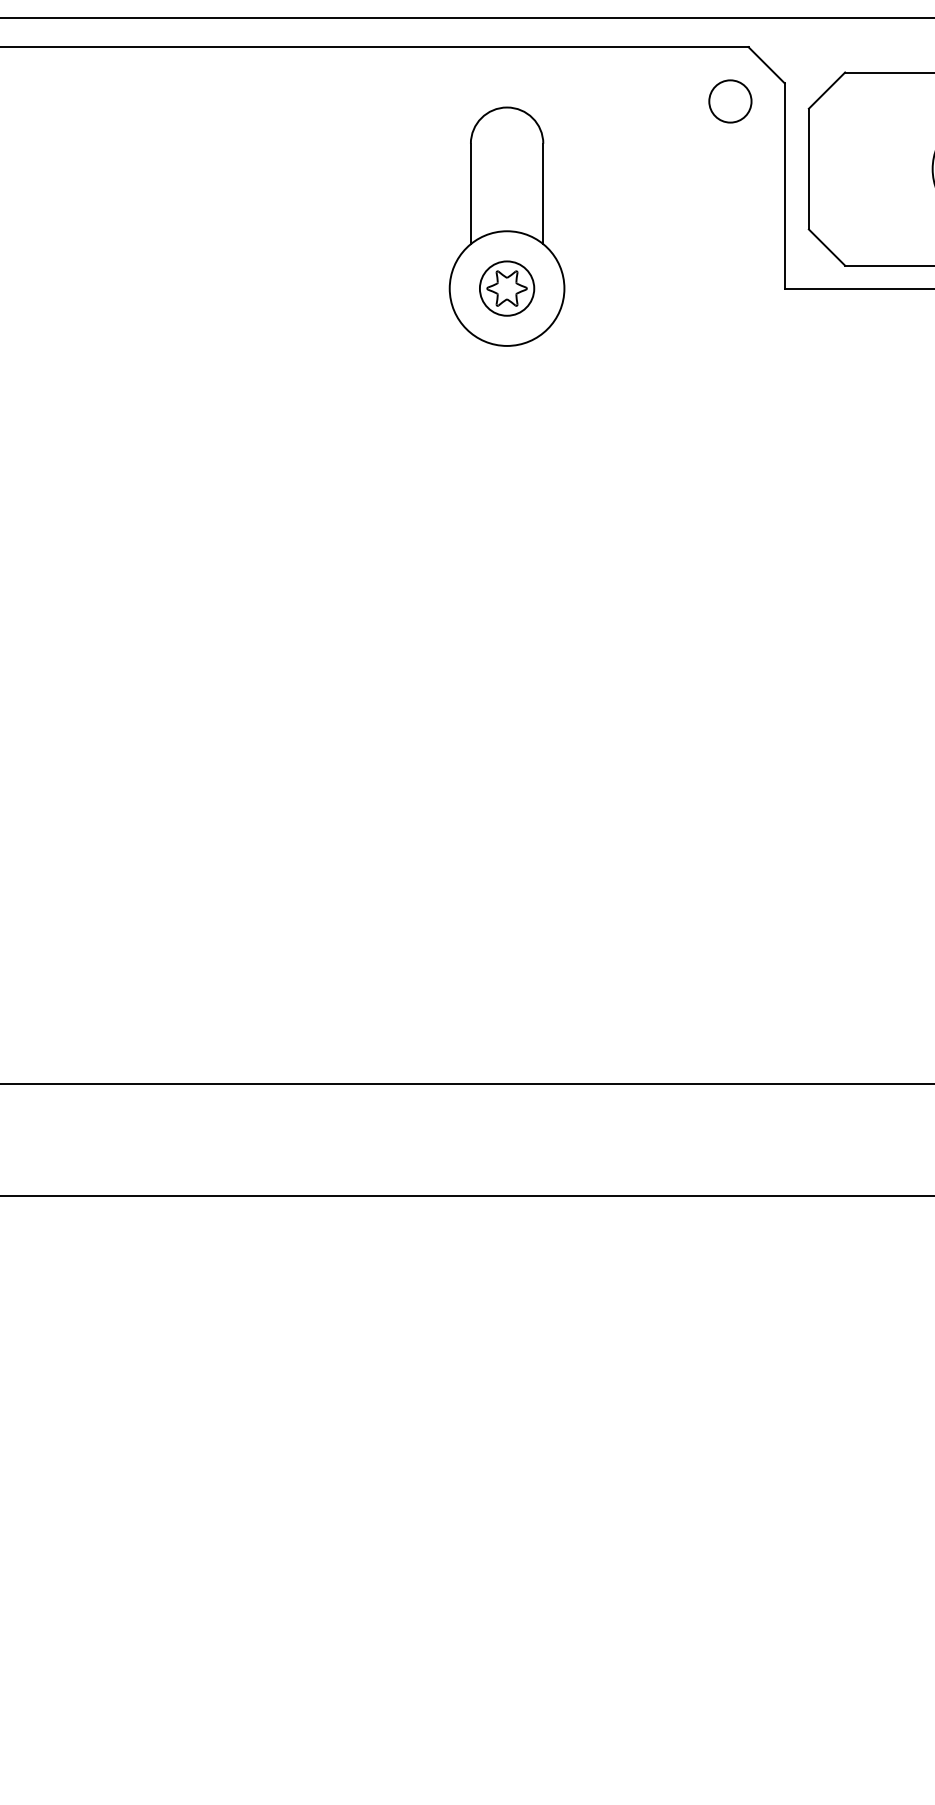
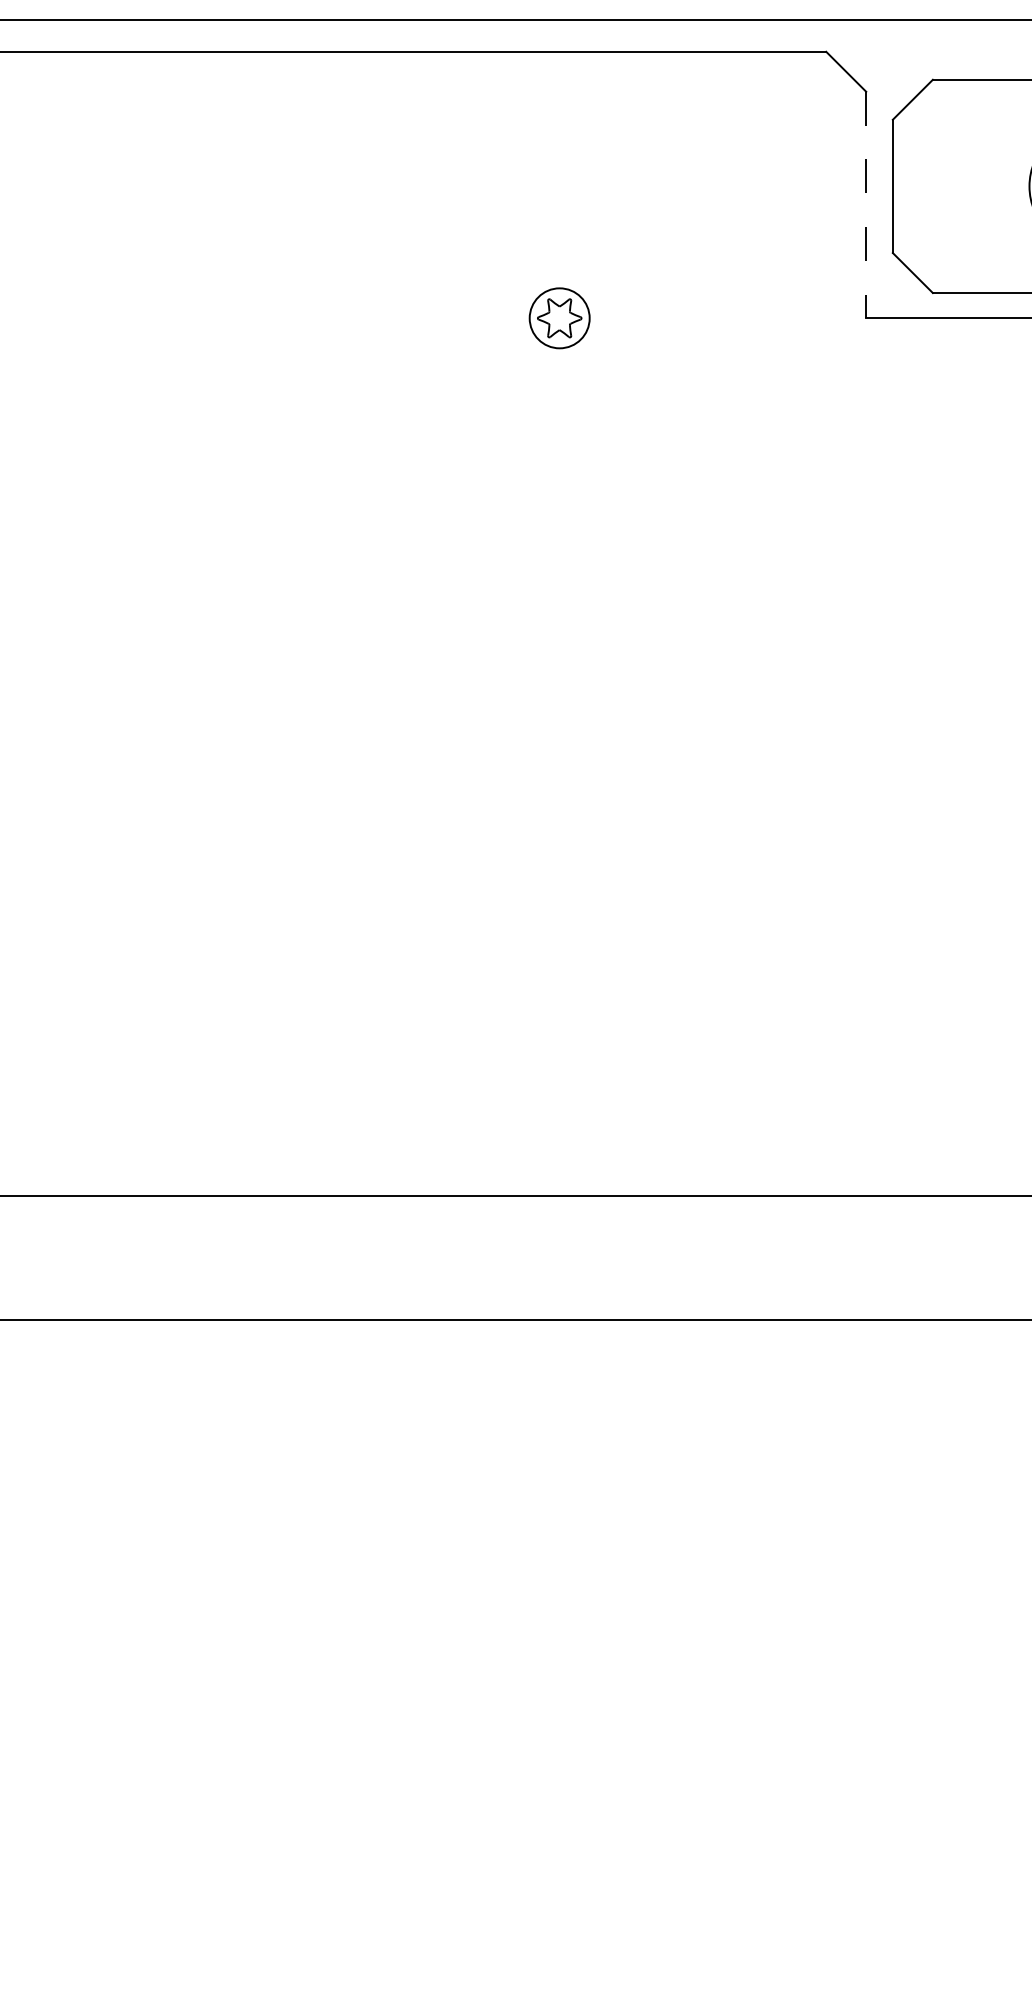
circle: (730, 101) -> (806, 111), removed
line: (785, 186) -> (866, 205), solid -> dashed
part: (506, 226) -> (559, 249), removed

